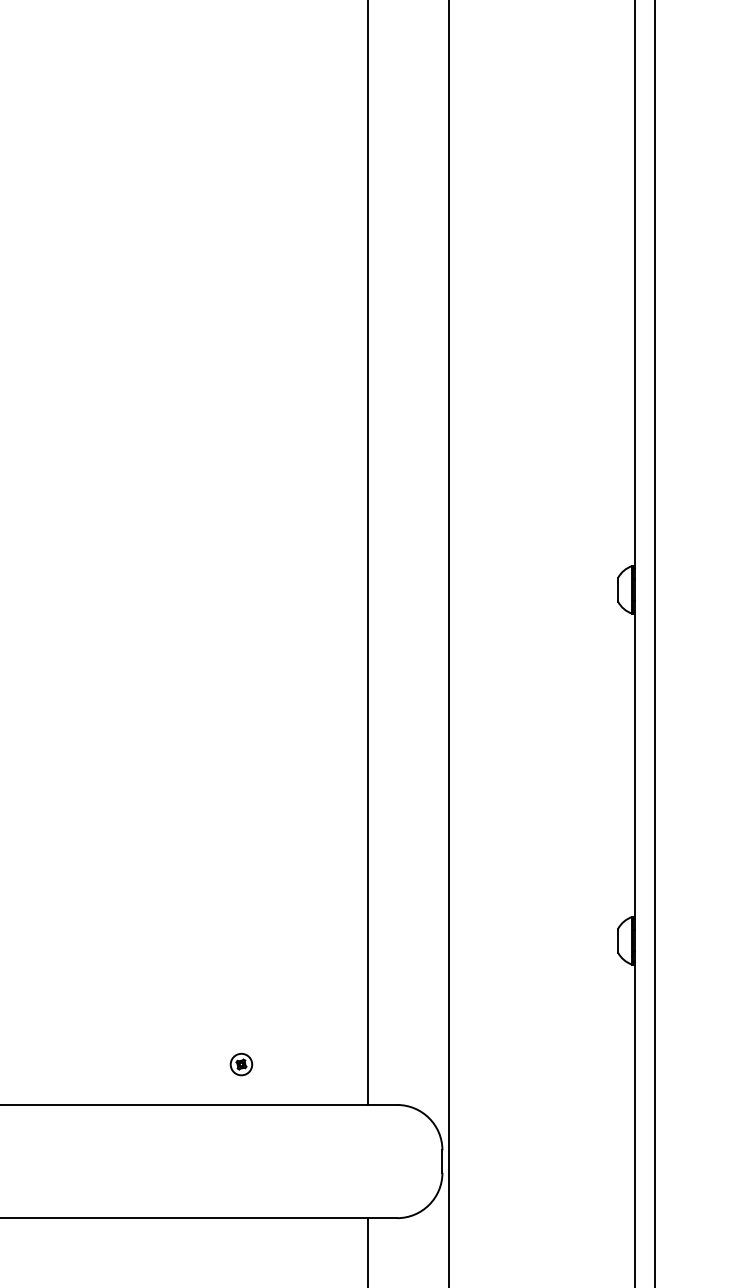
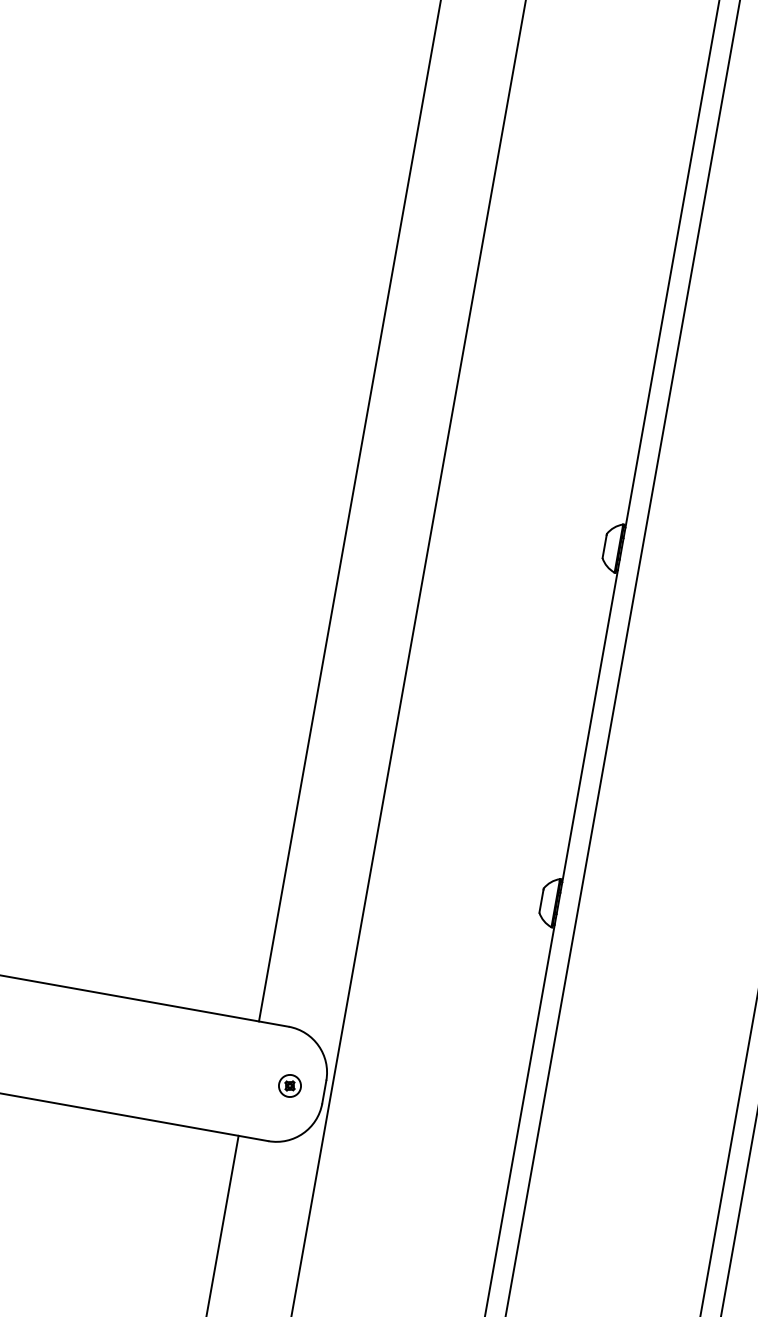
part: (241, 1064) -> (290, 1085), moved

